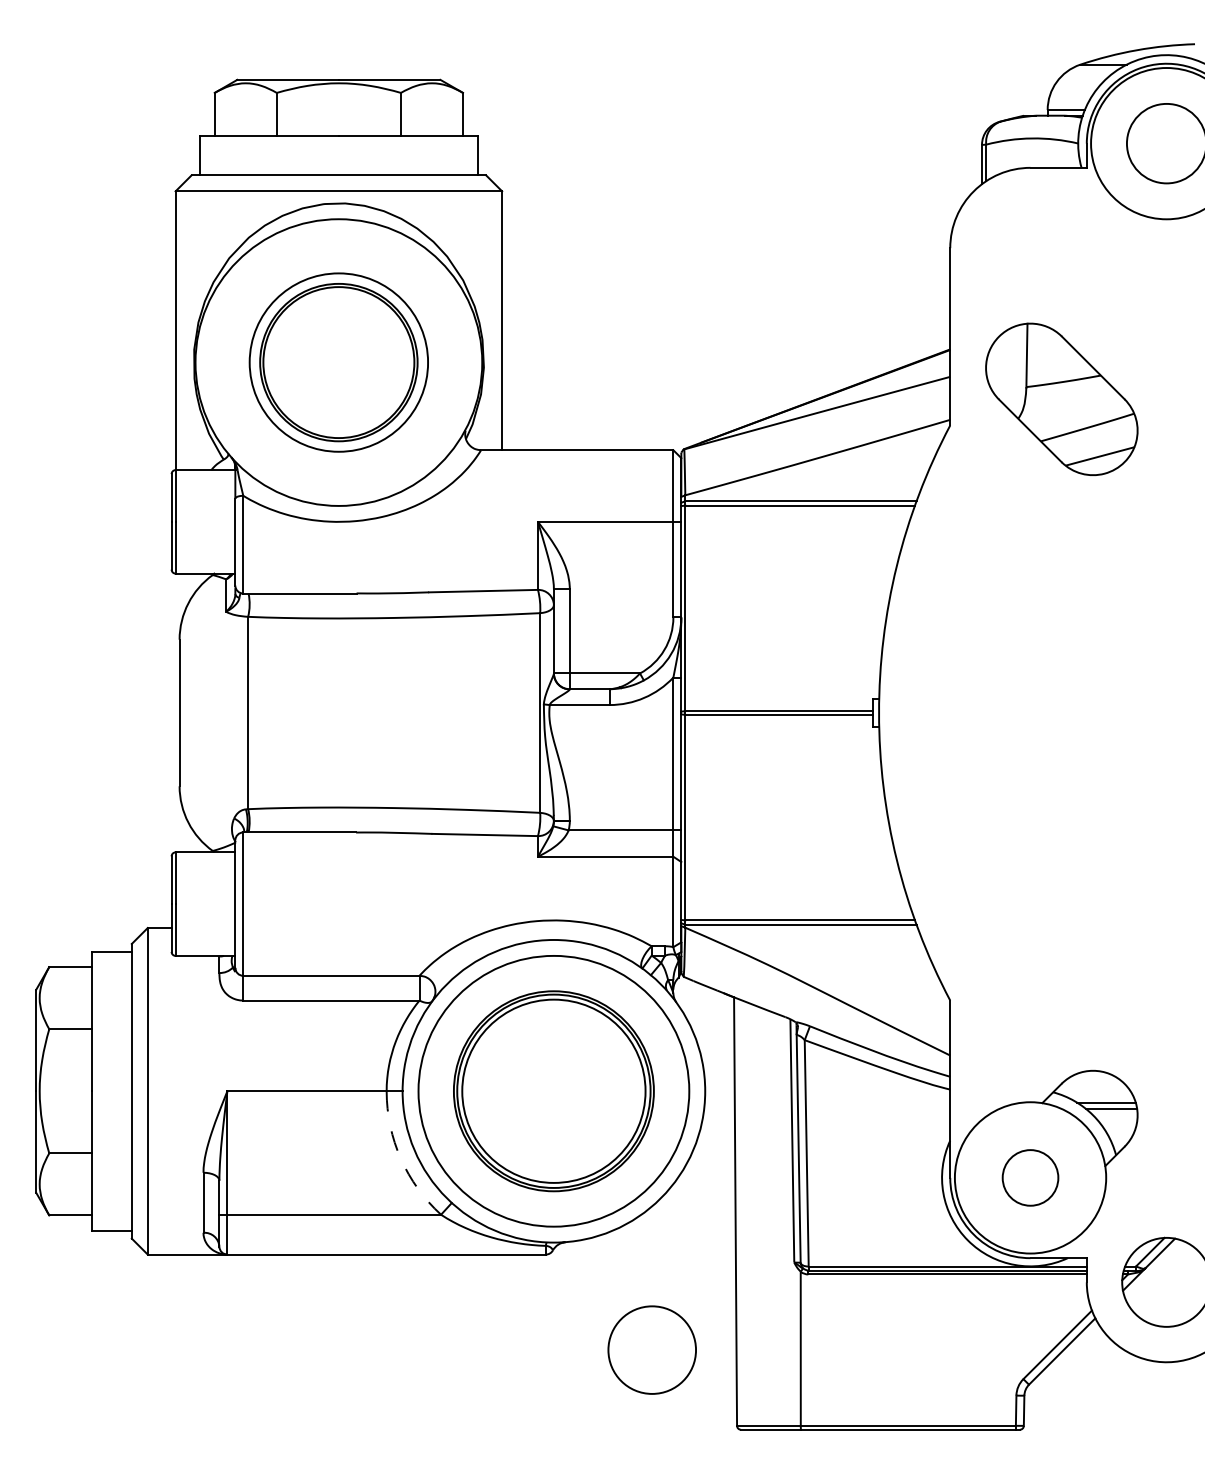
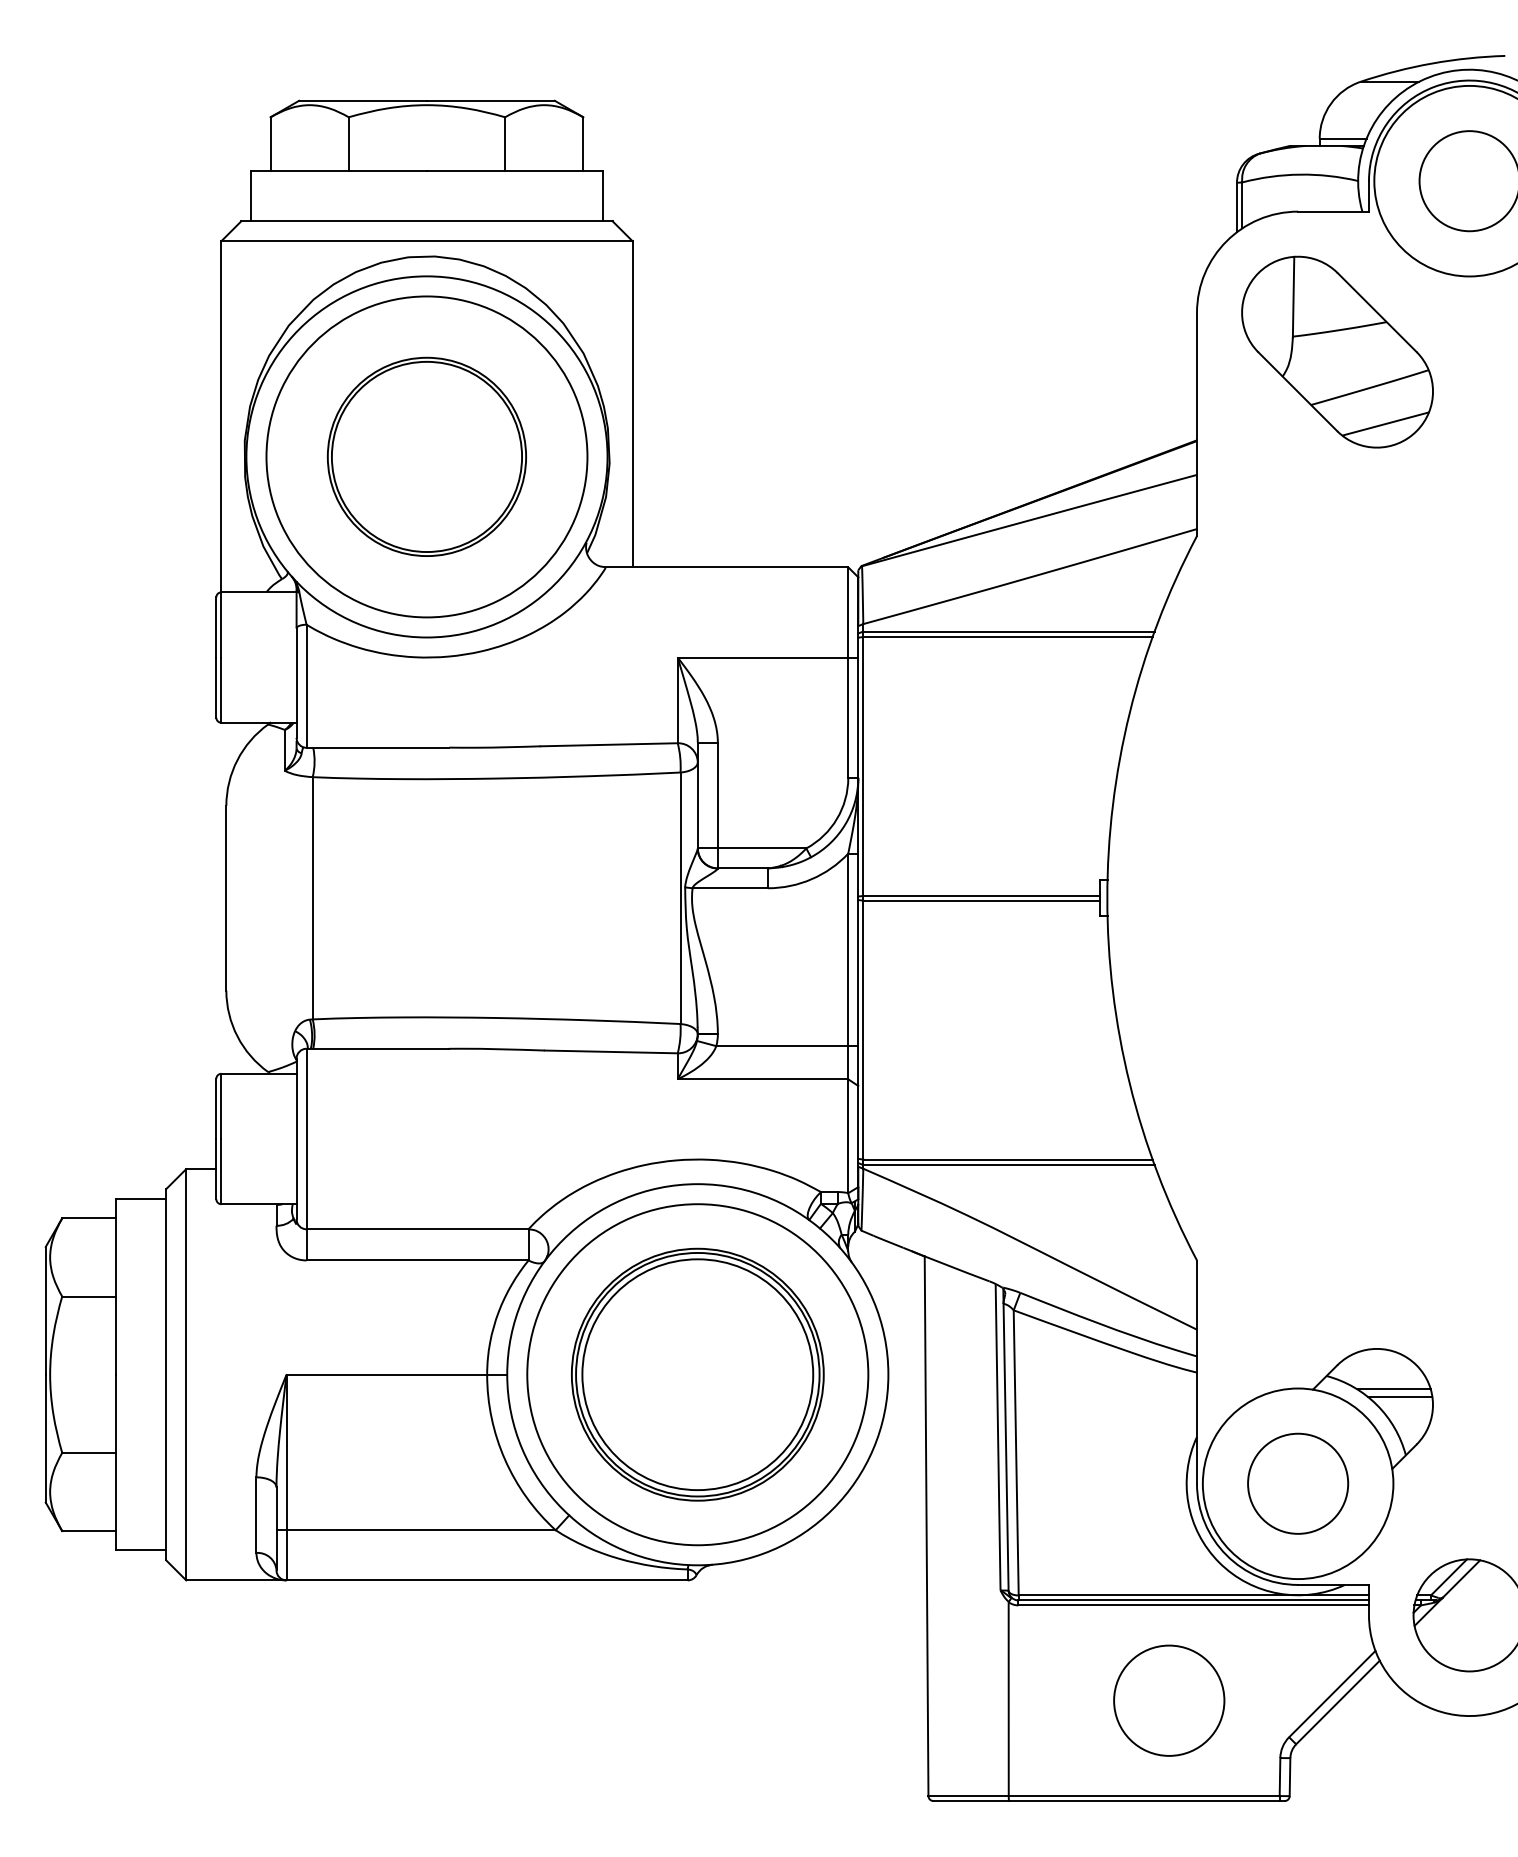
circle: (338, 362) -> (426, 456), size x1.43
part: (1061, 399) -> (1337, 352), moved
arc: (400, 1158) -> (504, 1459), dashed -> solid
circle: (1030, 1177) -> (1298, 1483), size x1.43
circle: (651, 1349) -> (1168, 1699), moved

